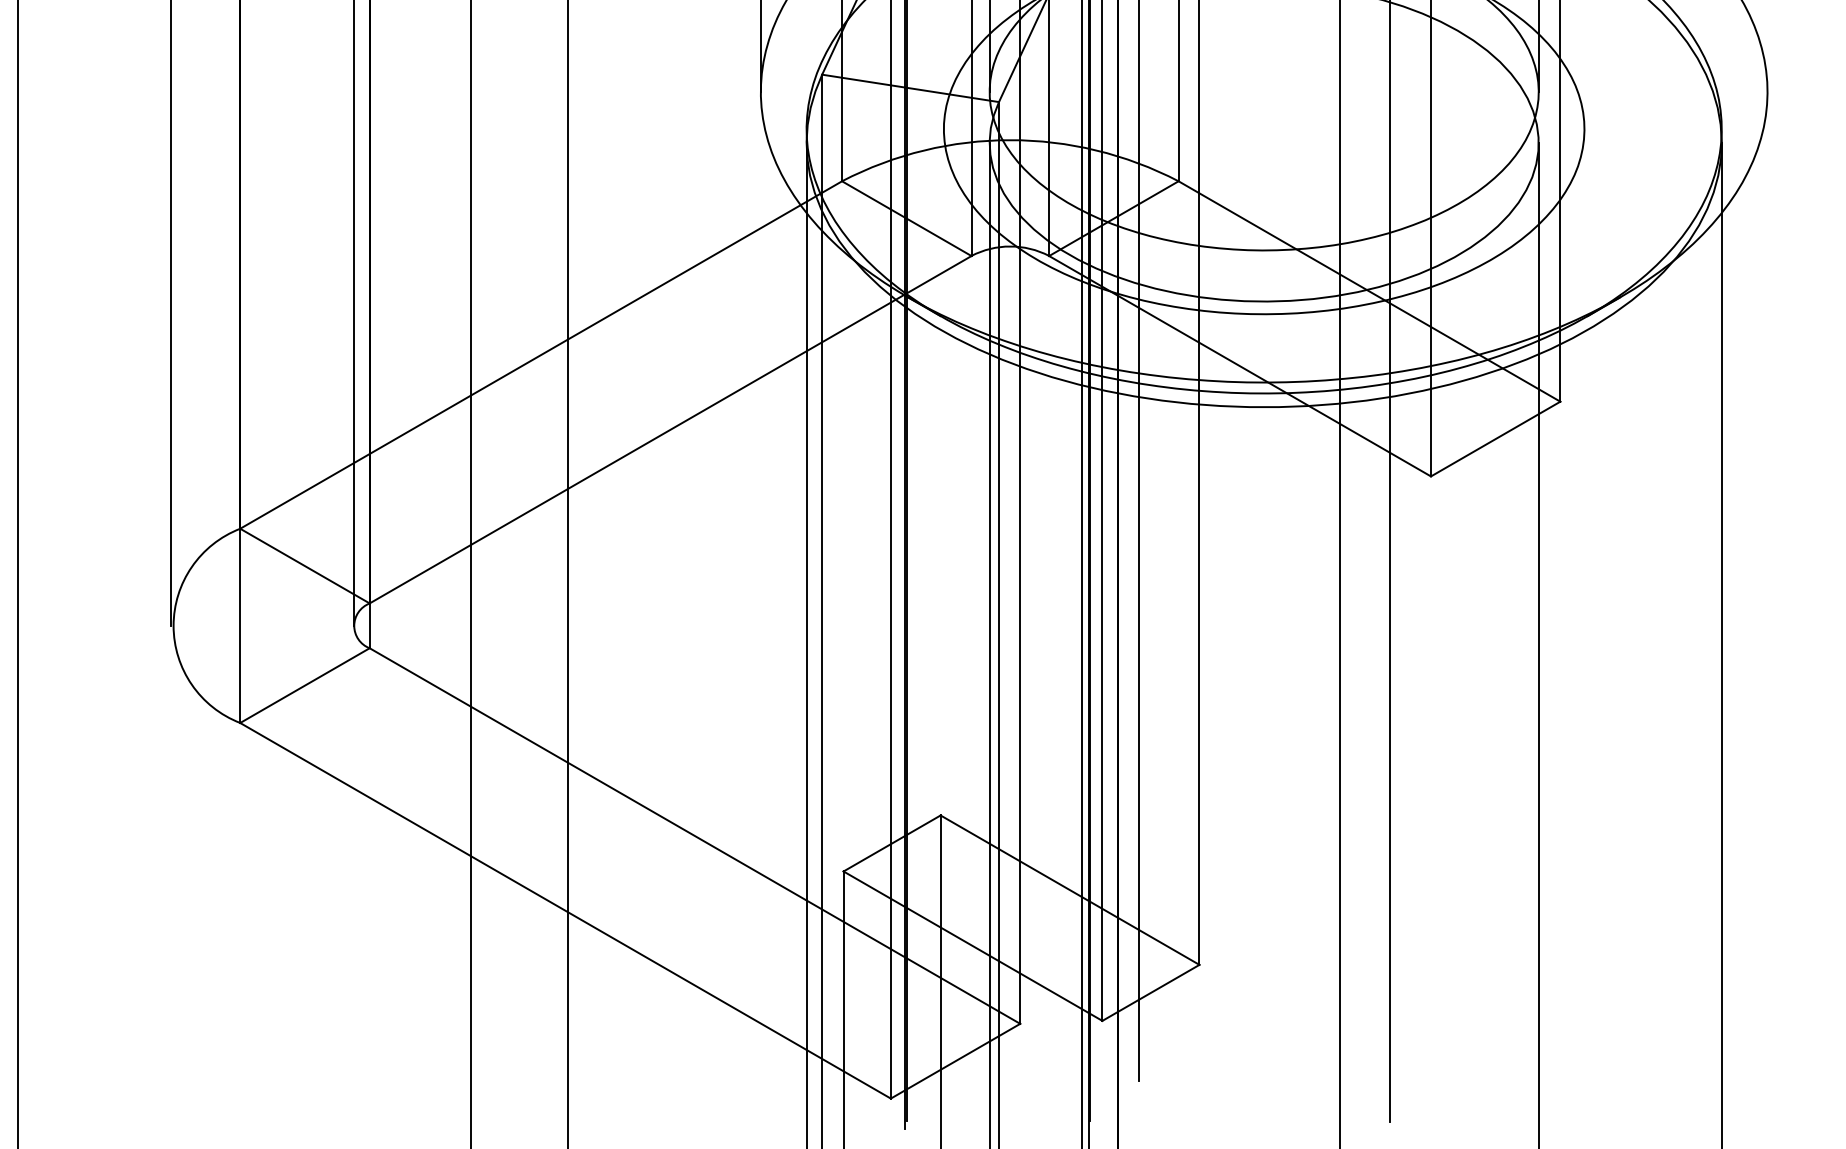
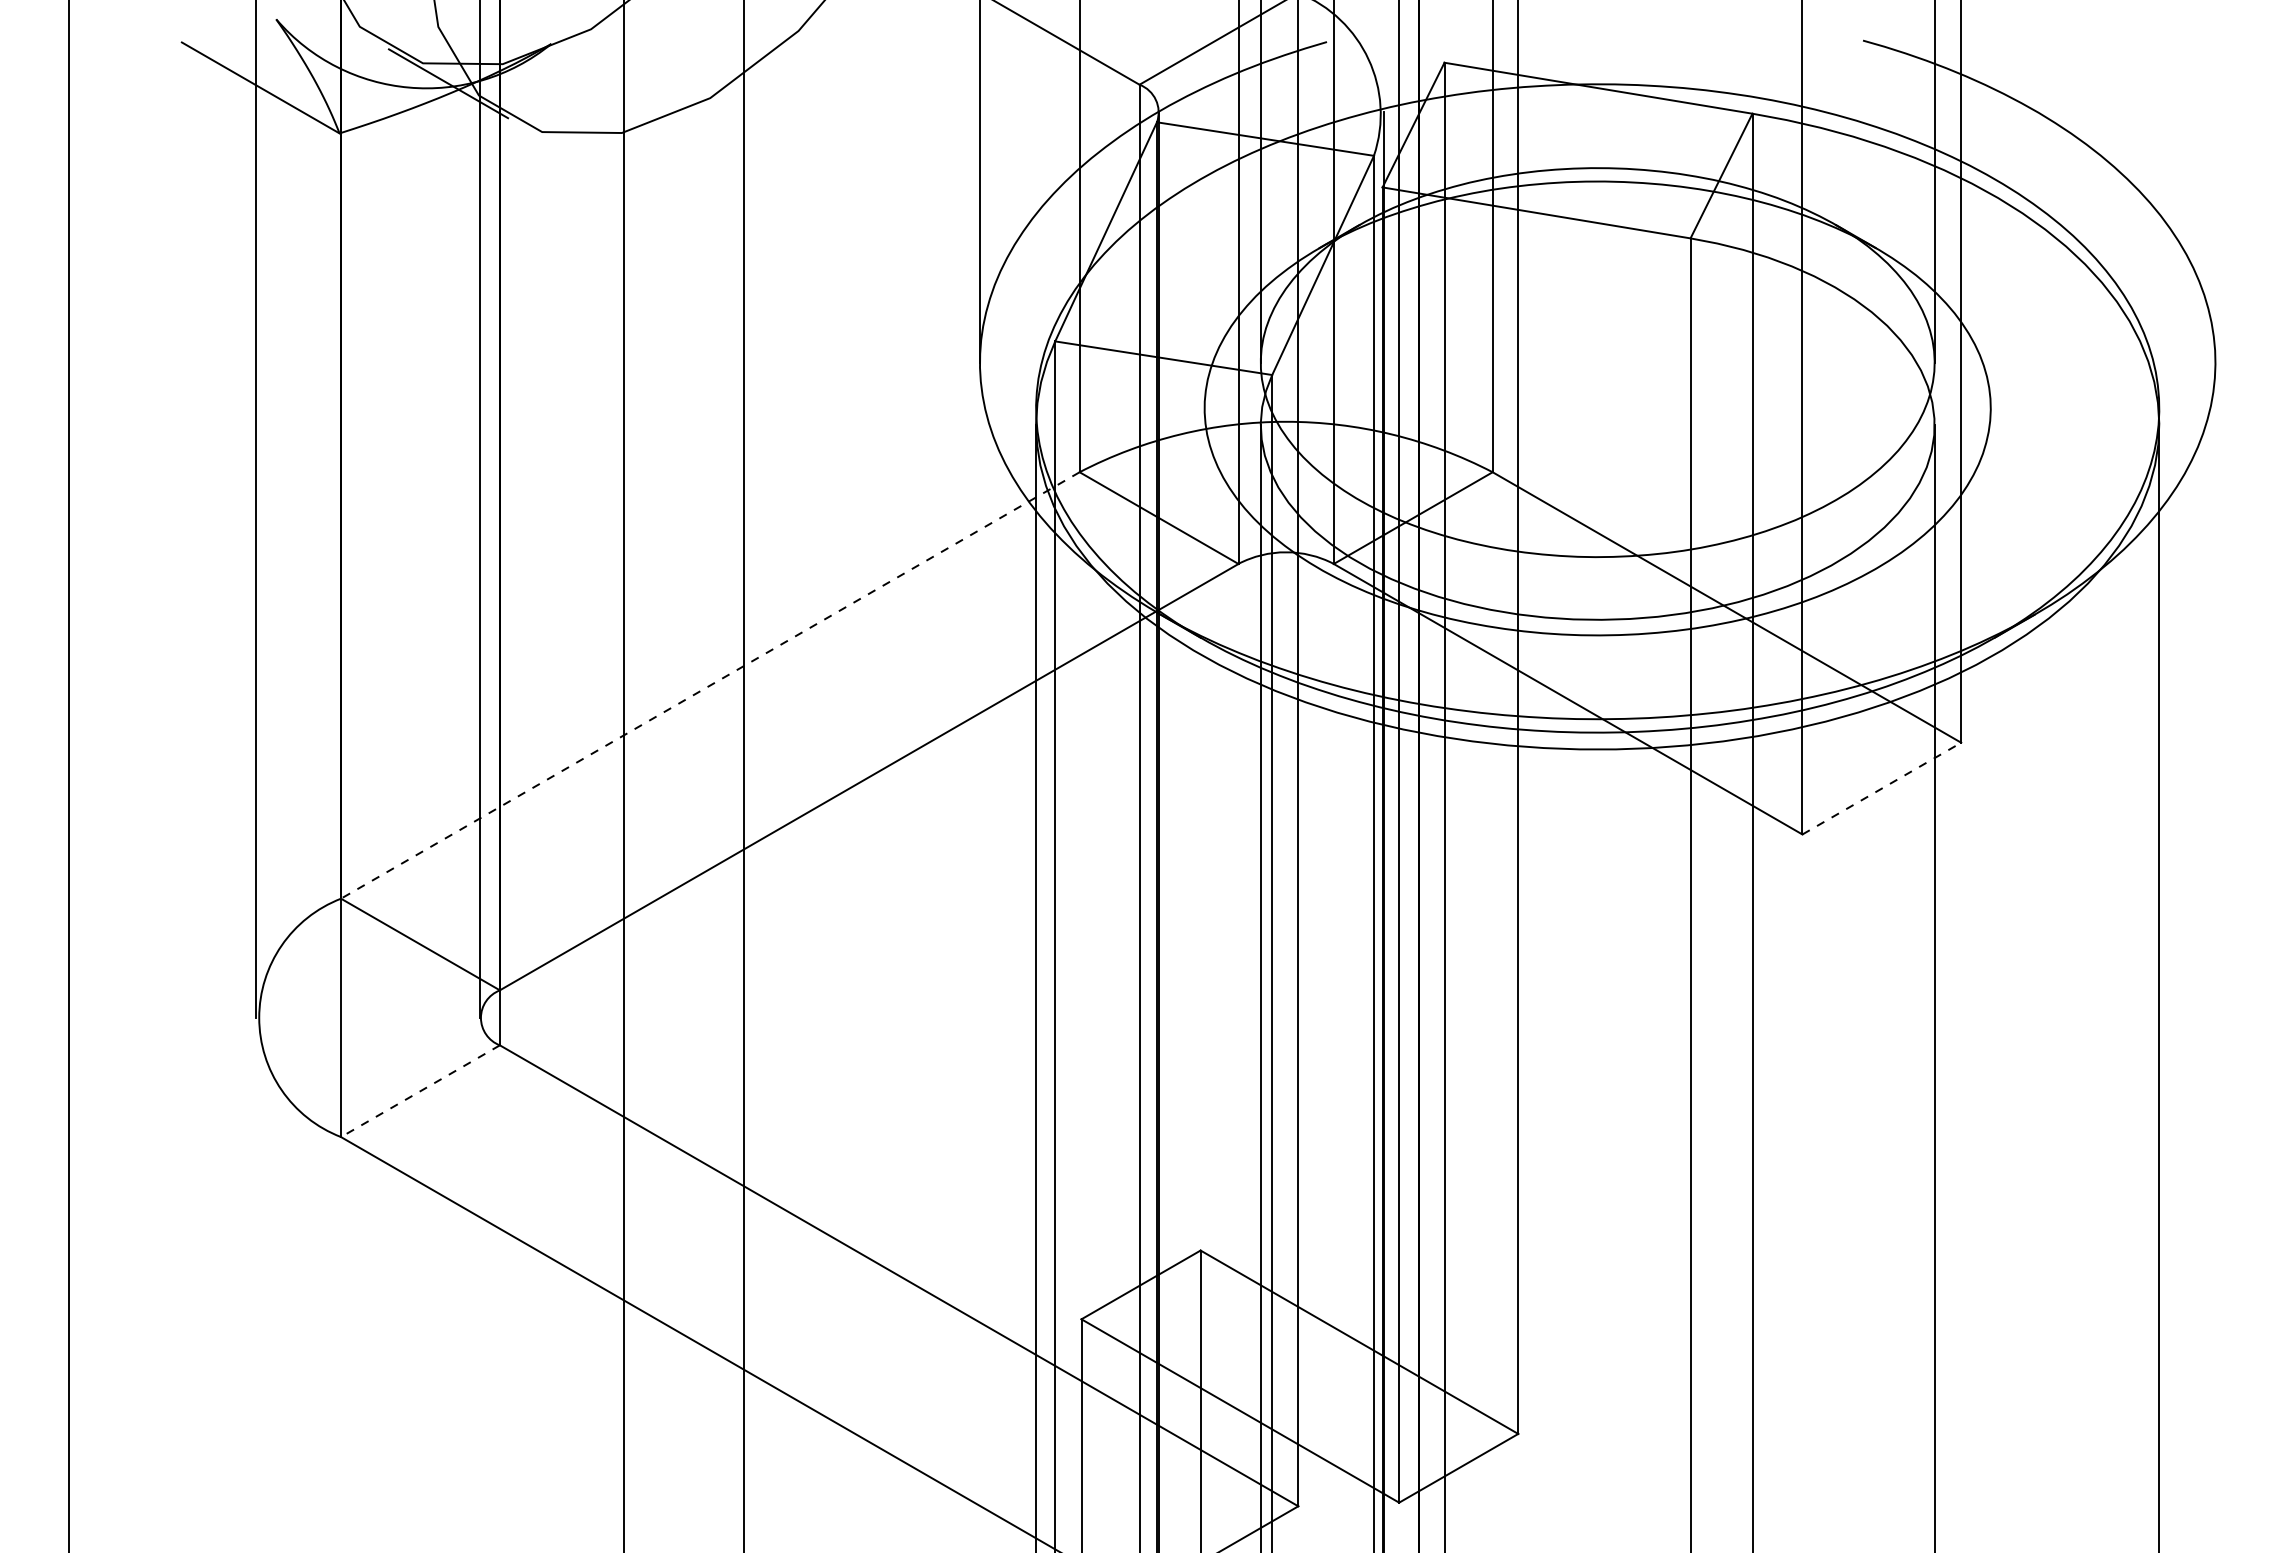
line: (540, 355) -> (709, 685), solid -> dashed
line: (1495, 438) -> (1881, 788), solid -> dashed
line: (304, 685) -> (420, 1091), solid -> dashed

